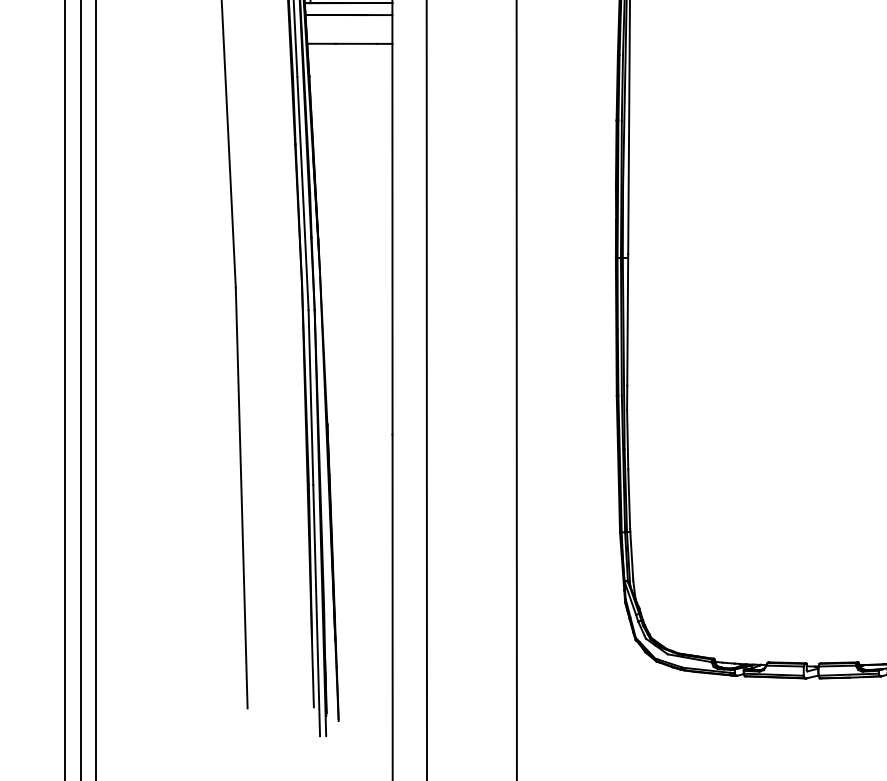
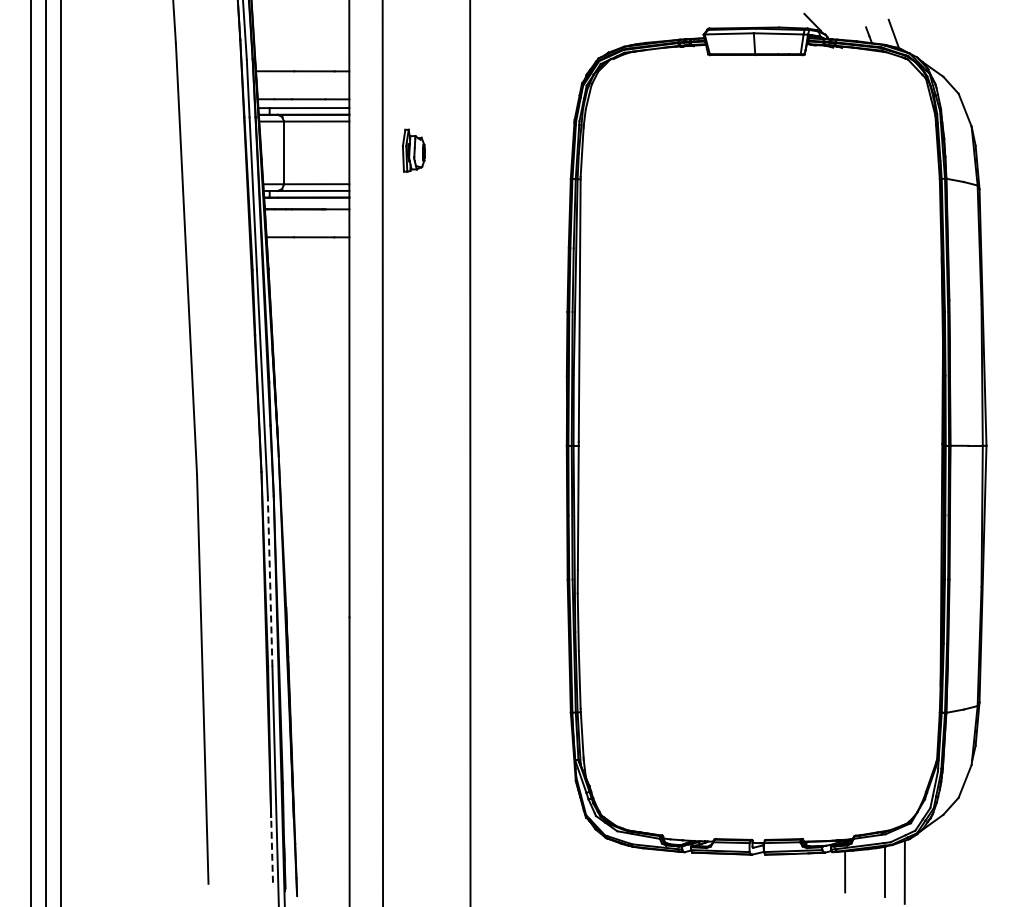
line: (311, 396) -> (270, 580), solid -> dashed
line: (313, 673) -> (272, 849), solid -> dashed

